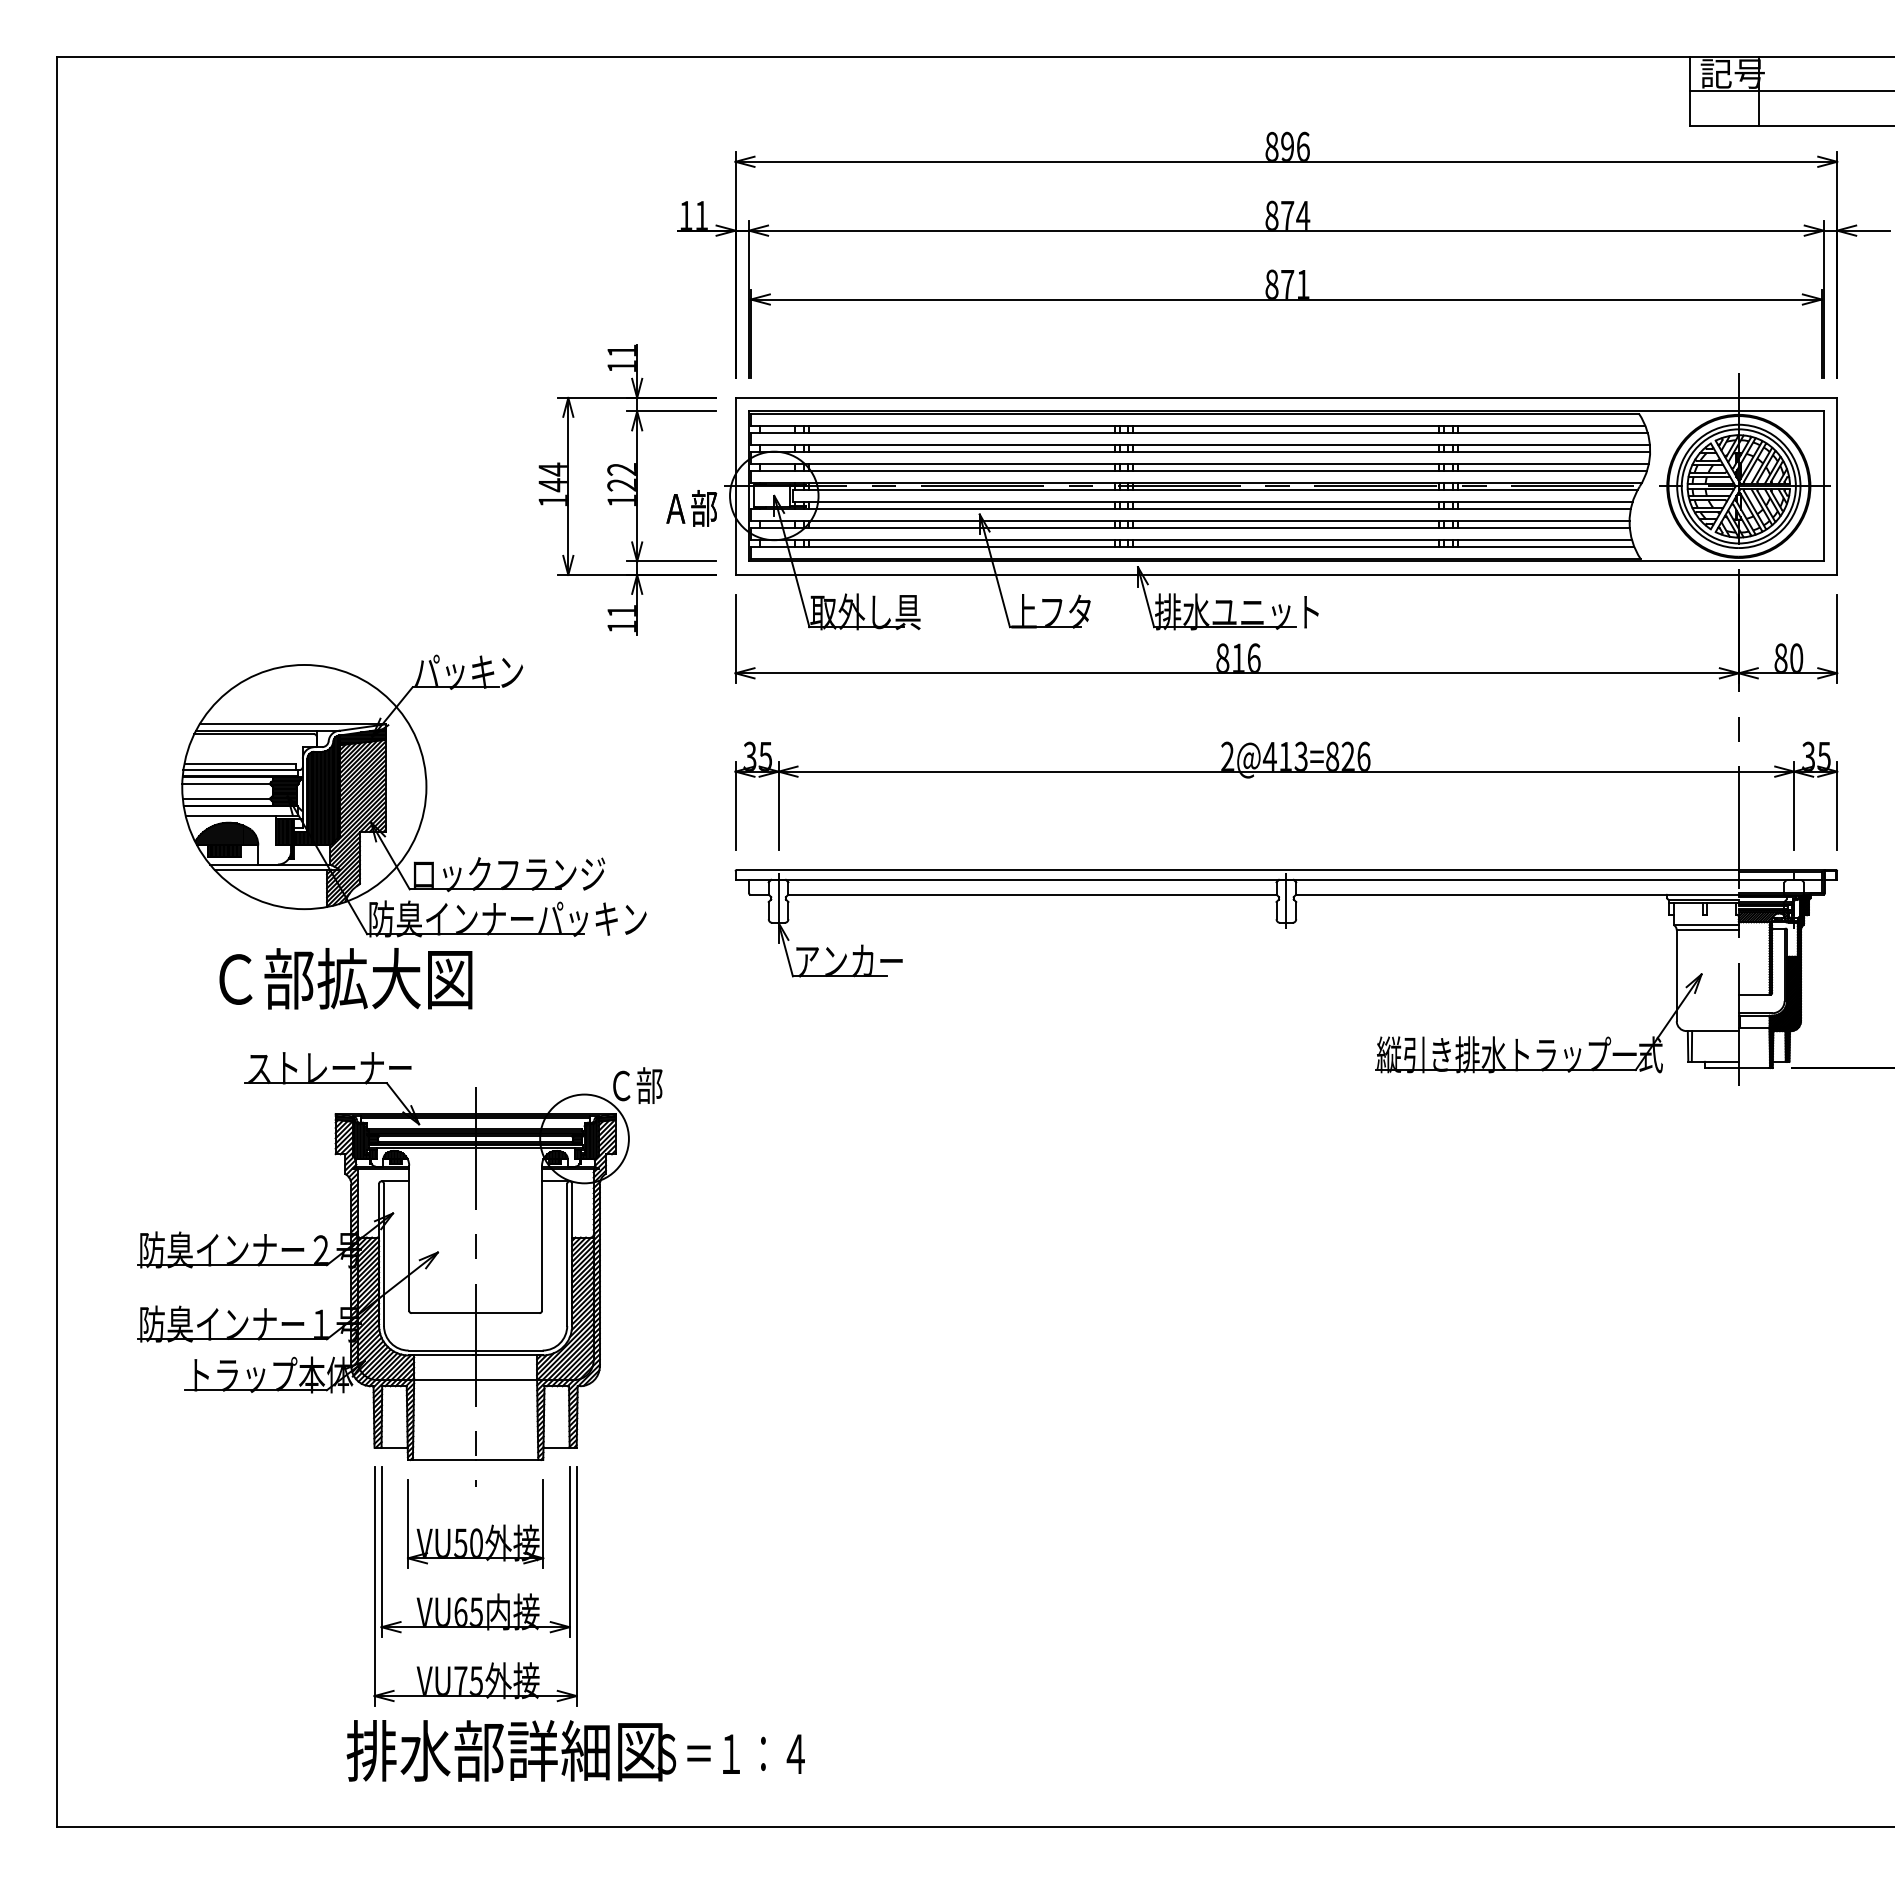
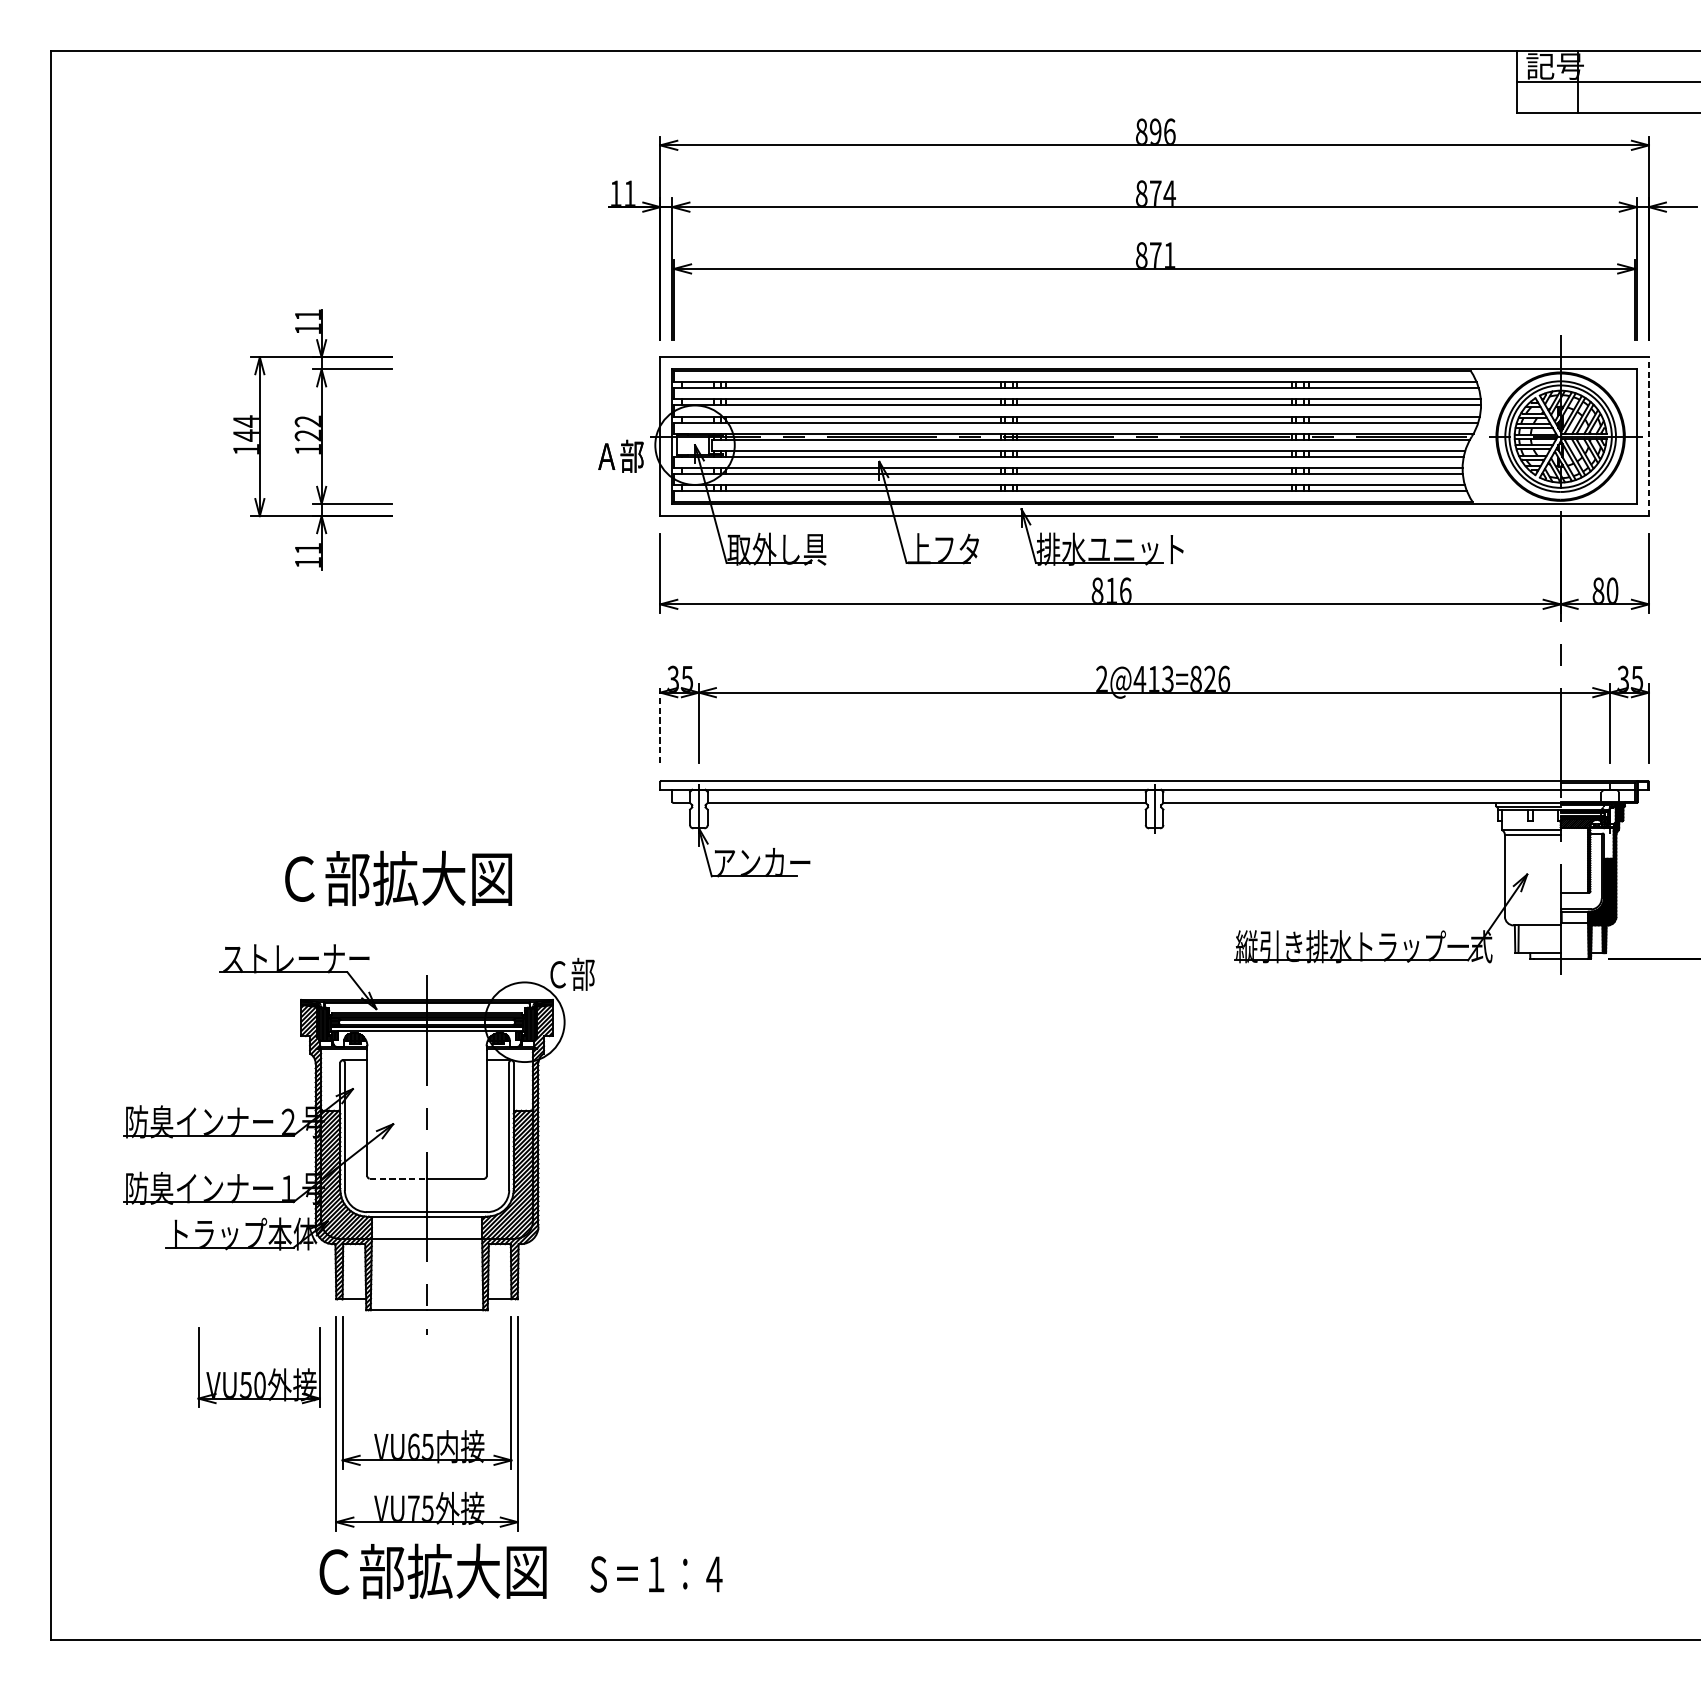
line: (1837, 486) -> (1649, 436), solid -> dashed
part: (627, 489) -> (312, 439), moved
part: (413, 795) -> (371, 714), removed
line: (735, 805) -> (660, 723), solid -> dashed
text: (345, 978) -> (398, 878), moved
line: (443, 1313) -> (398, 1178), solid -> dashed
part: (475, 1523) -> (259, 1367), moved
text: (504, 1750) -> (452, 1571), 排水部詳細図 -> Ｃ部拡大図

